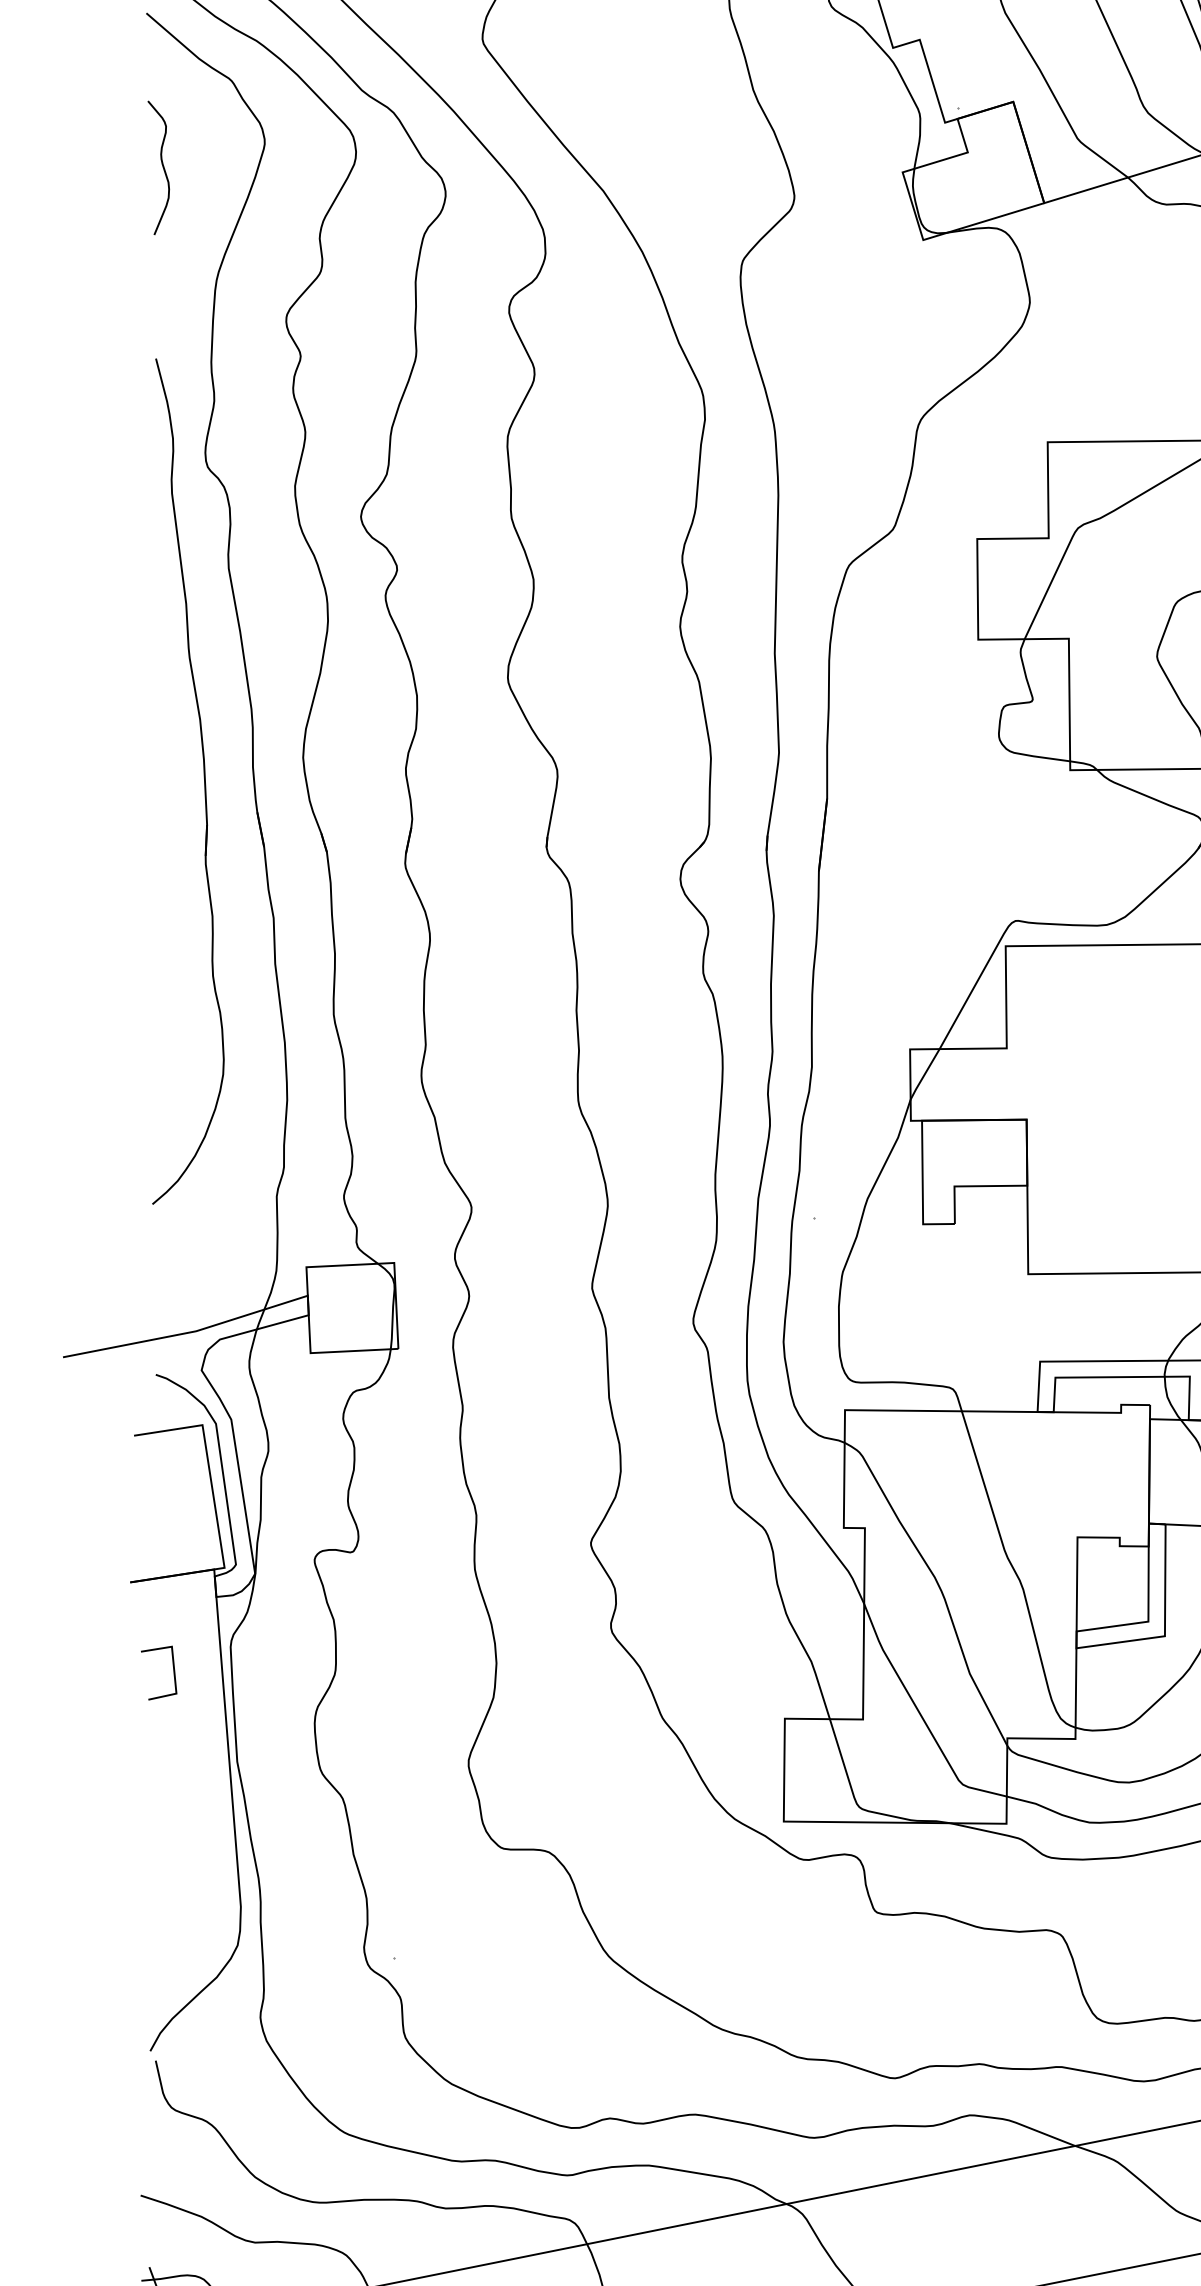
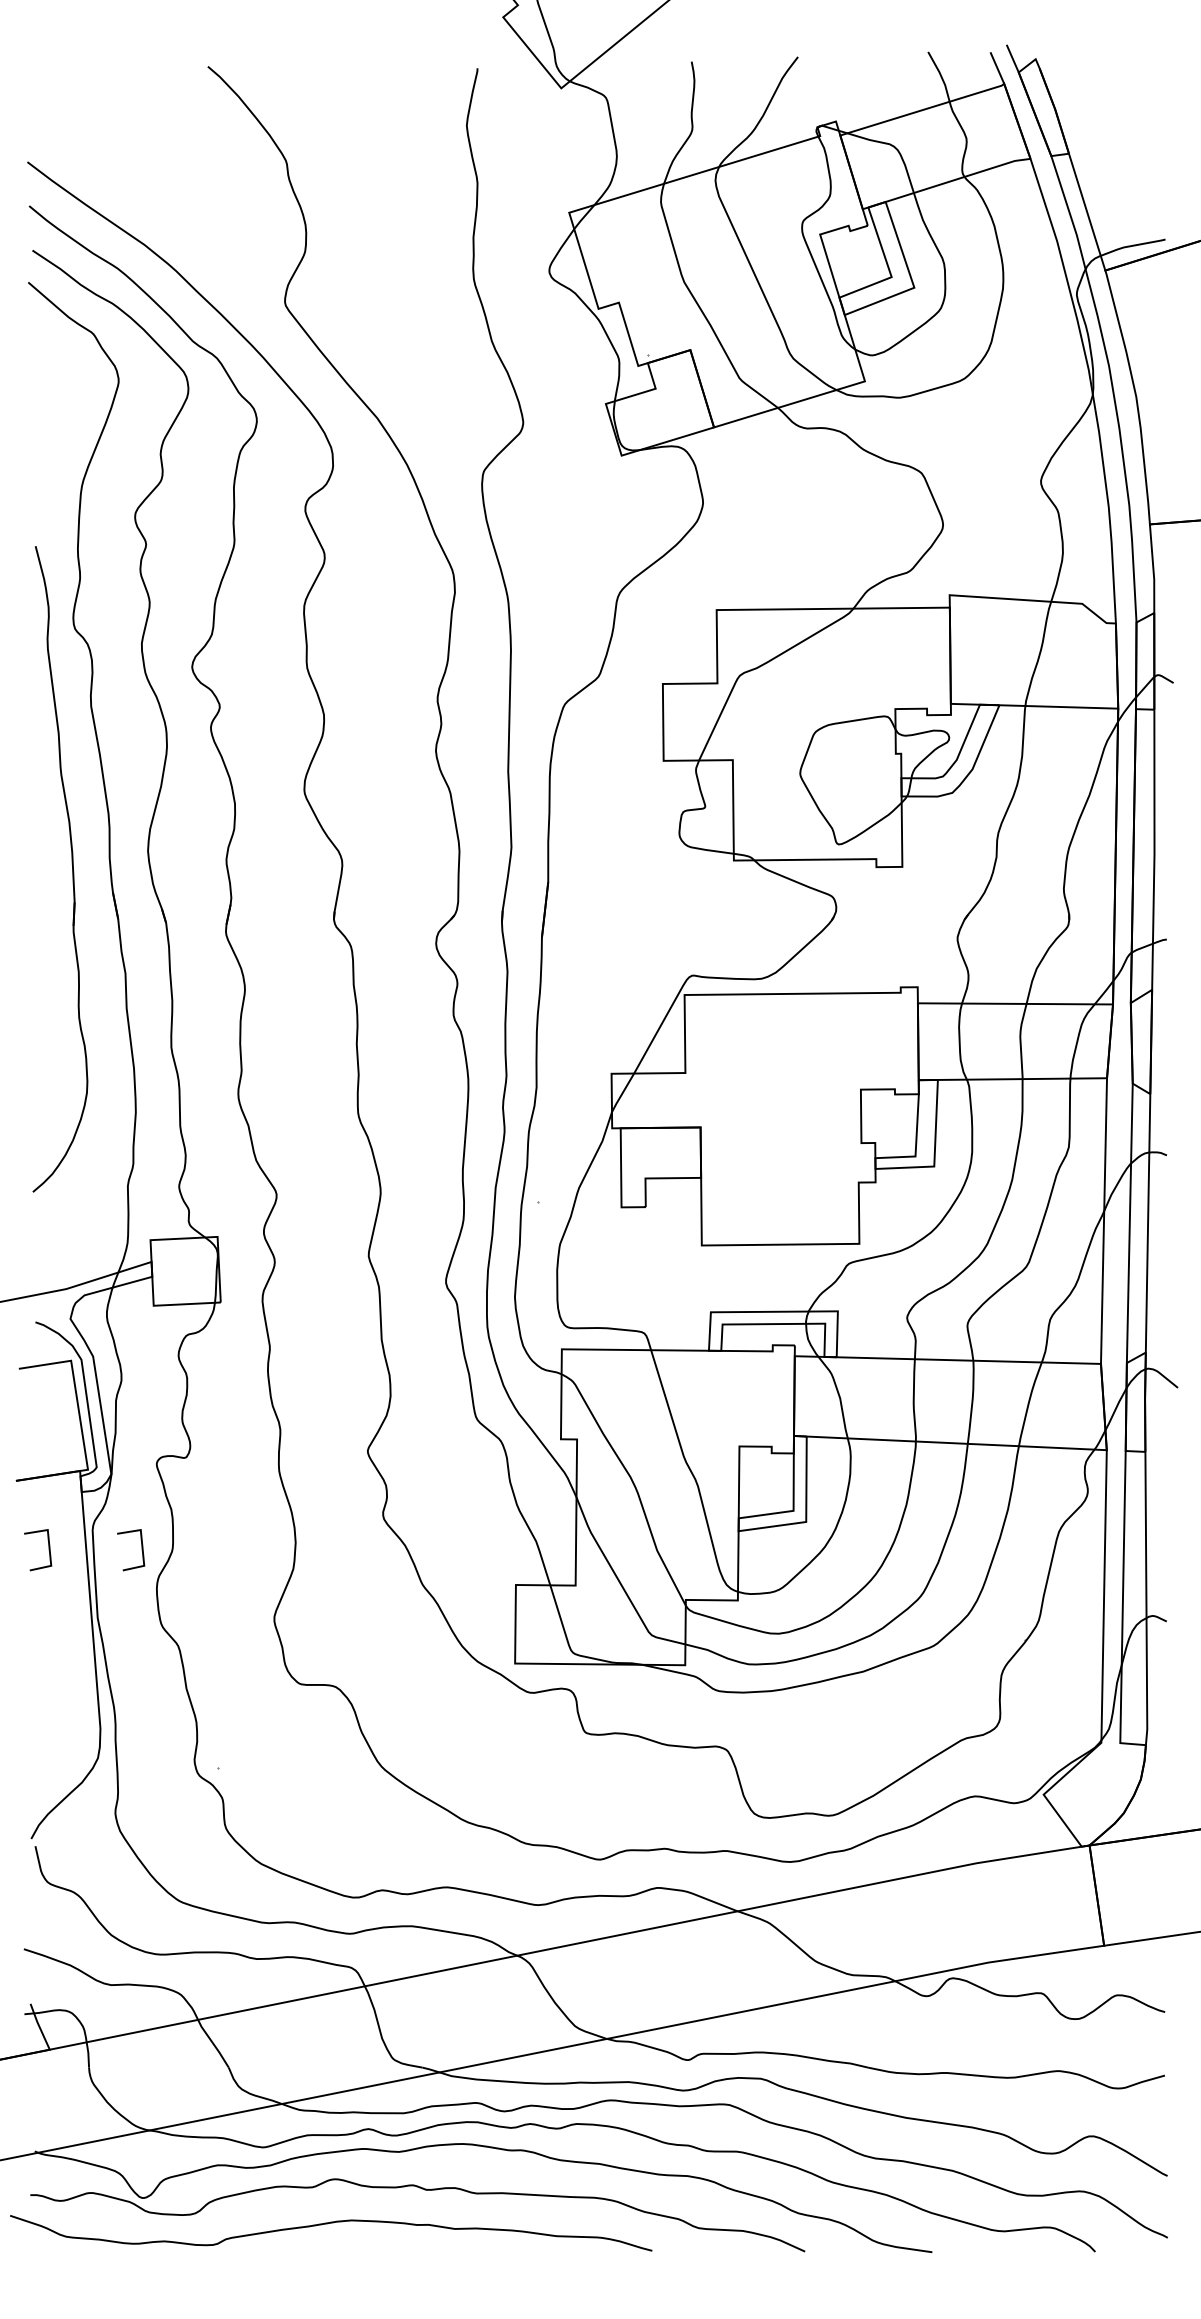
curve: (162, 167) -> (40, 400), removed
line: (294, 1673) -> (141, 1550), added

